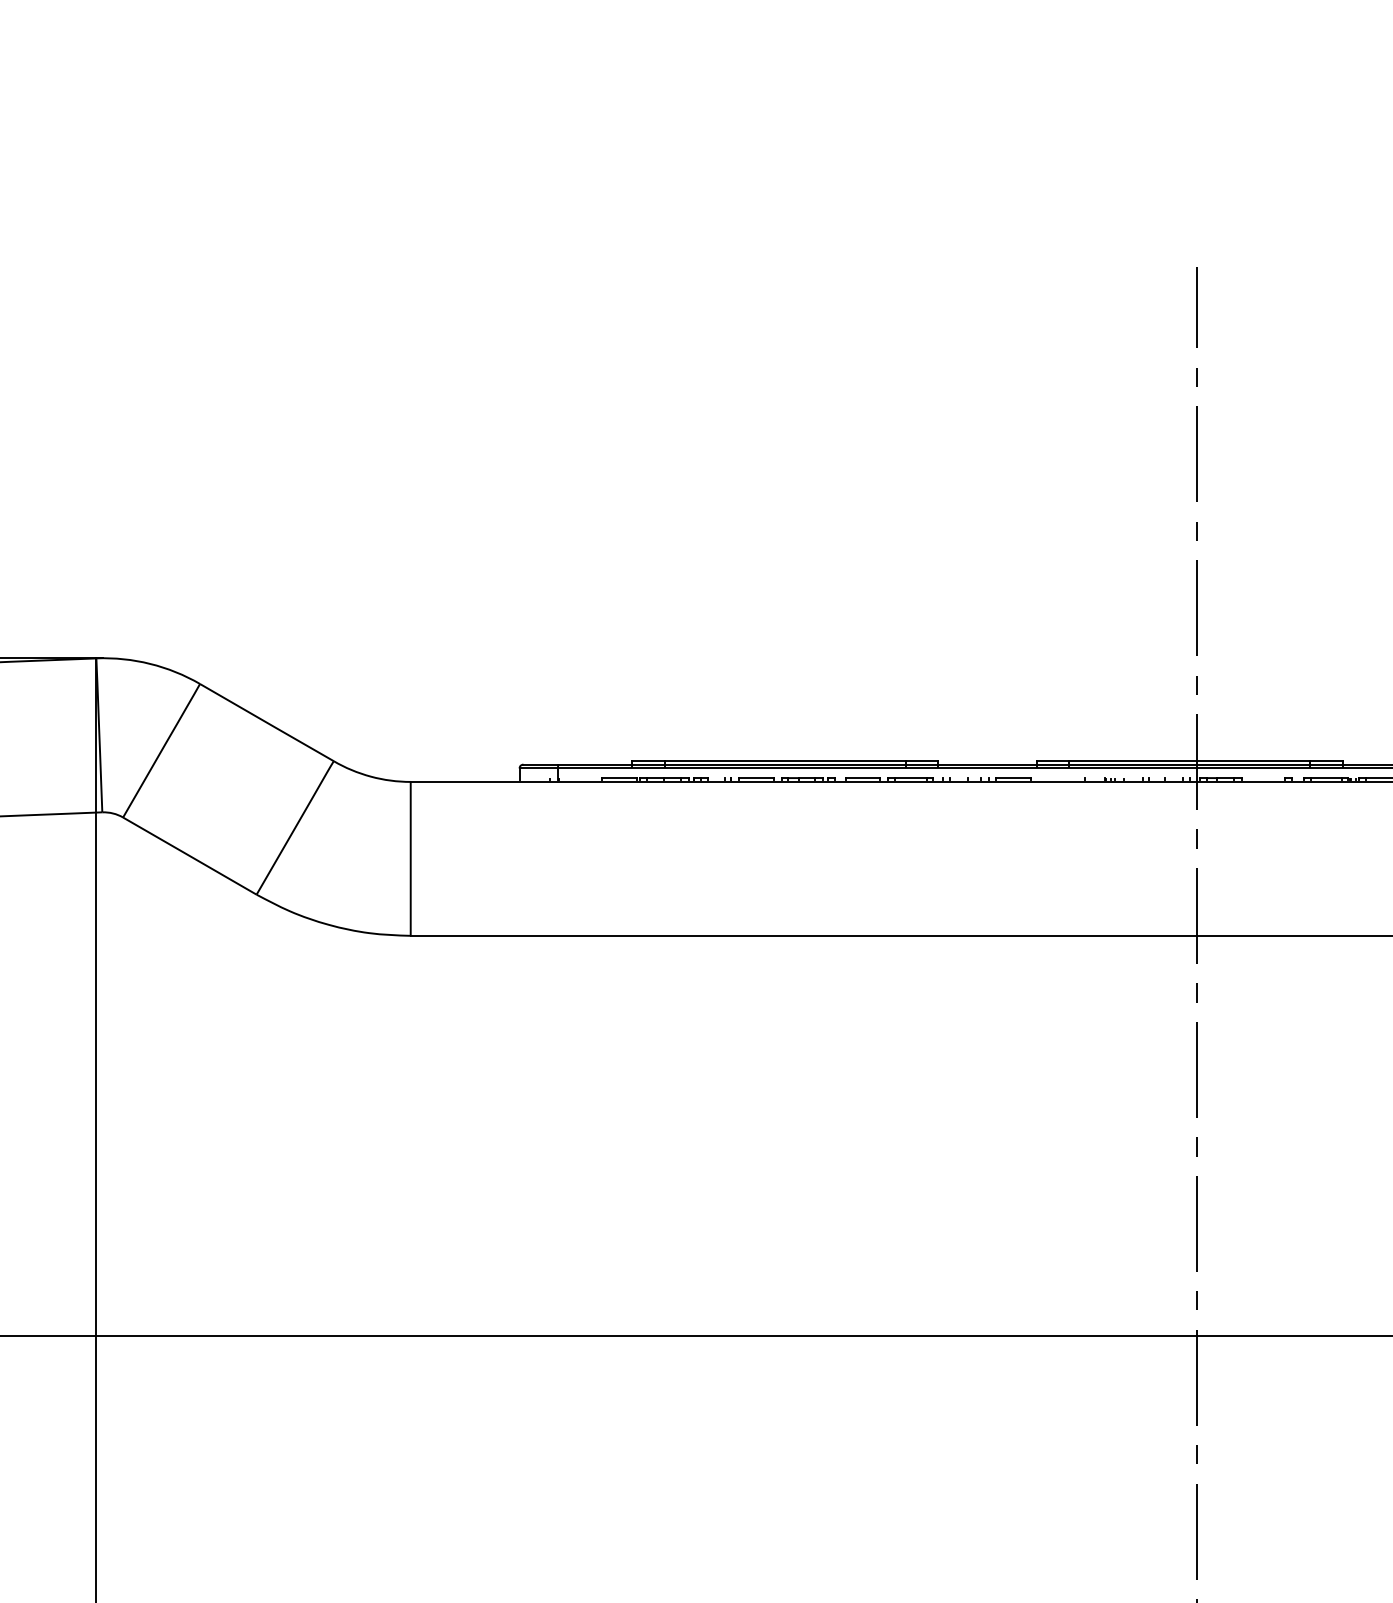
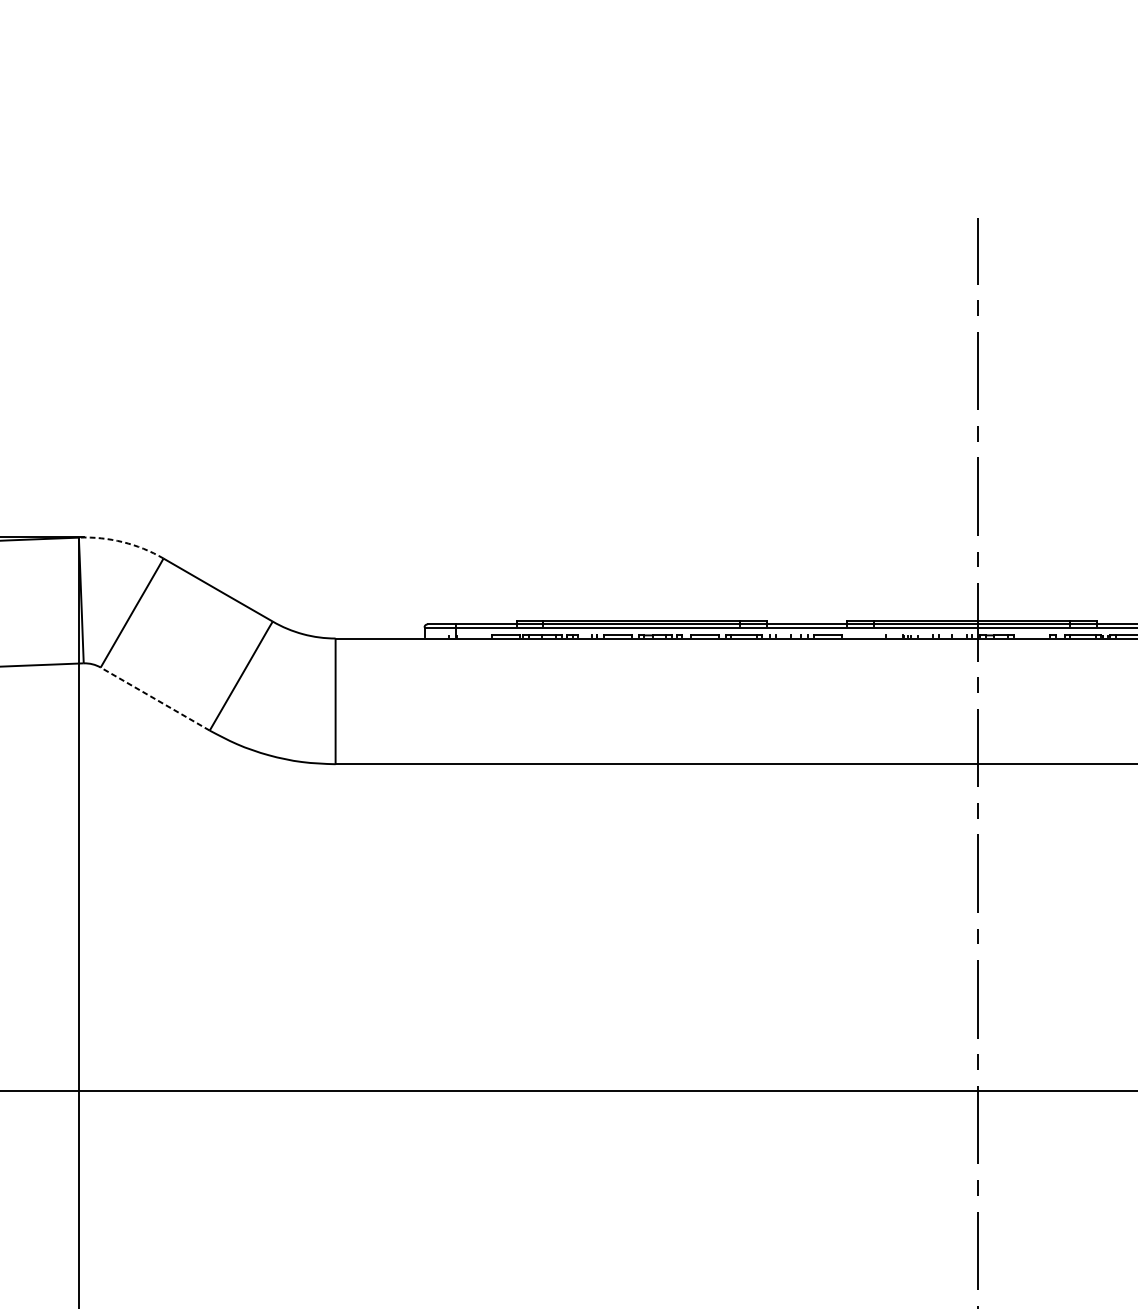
arc: (150, 663) -> (123, 541), solid -> dashed
line: (189, 855) -> (154, 698), solid -> dashed

